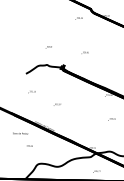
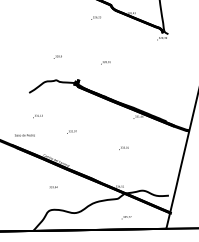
text: (111, 118) -> (123, 147), moved
text: (20, 133) -> (24, 135), moved
text: (29, 146) -> (53, 187), moved

